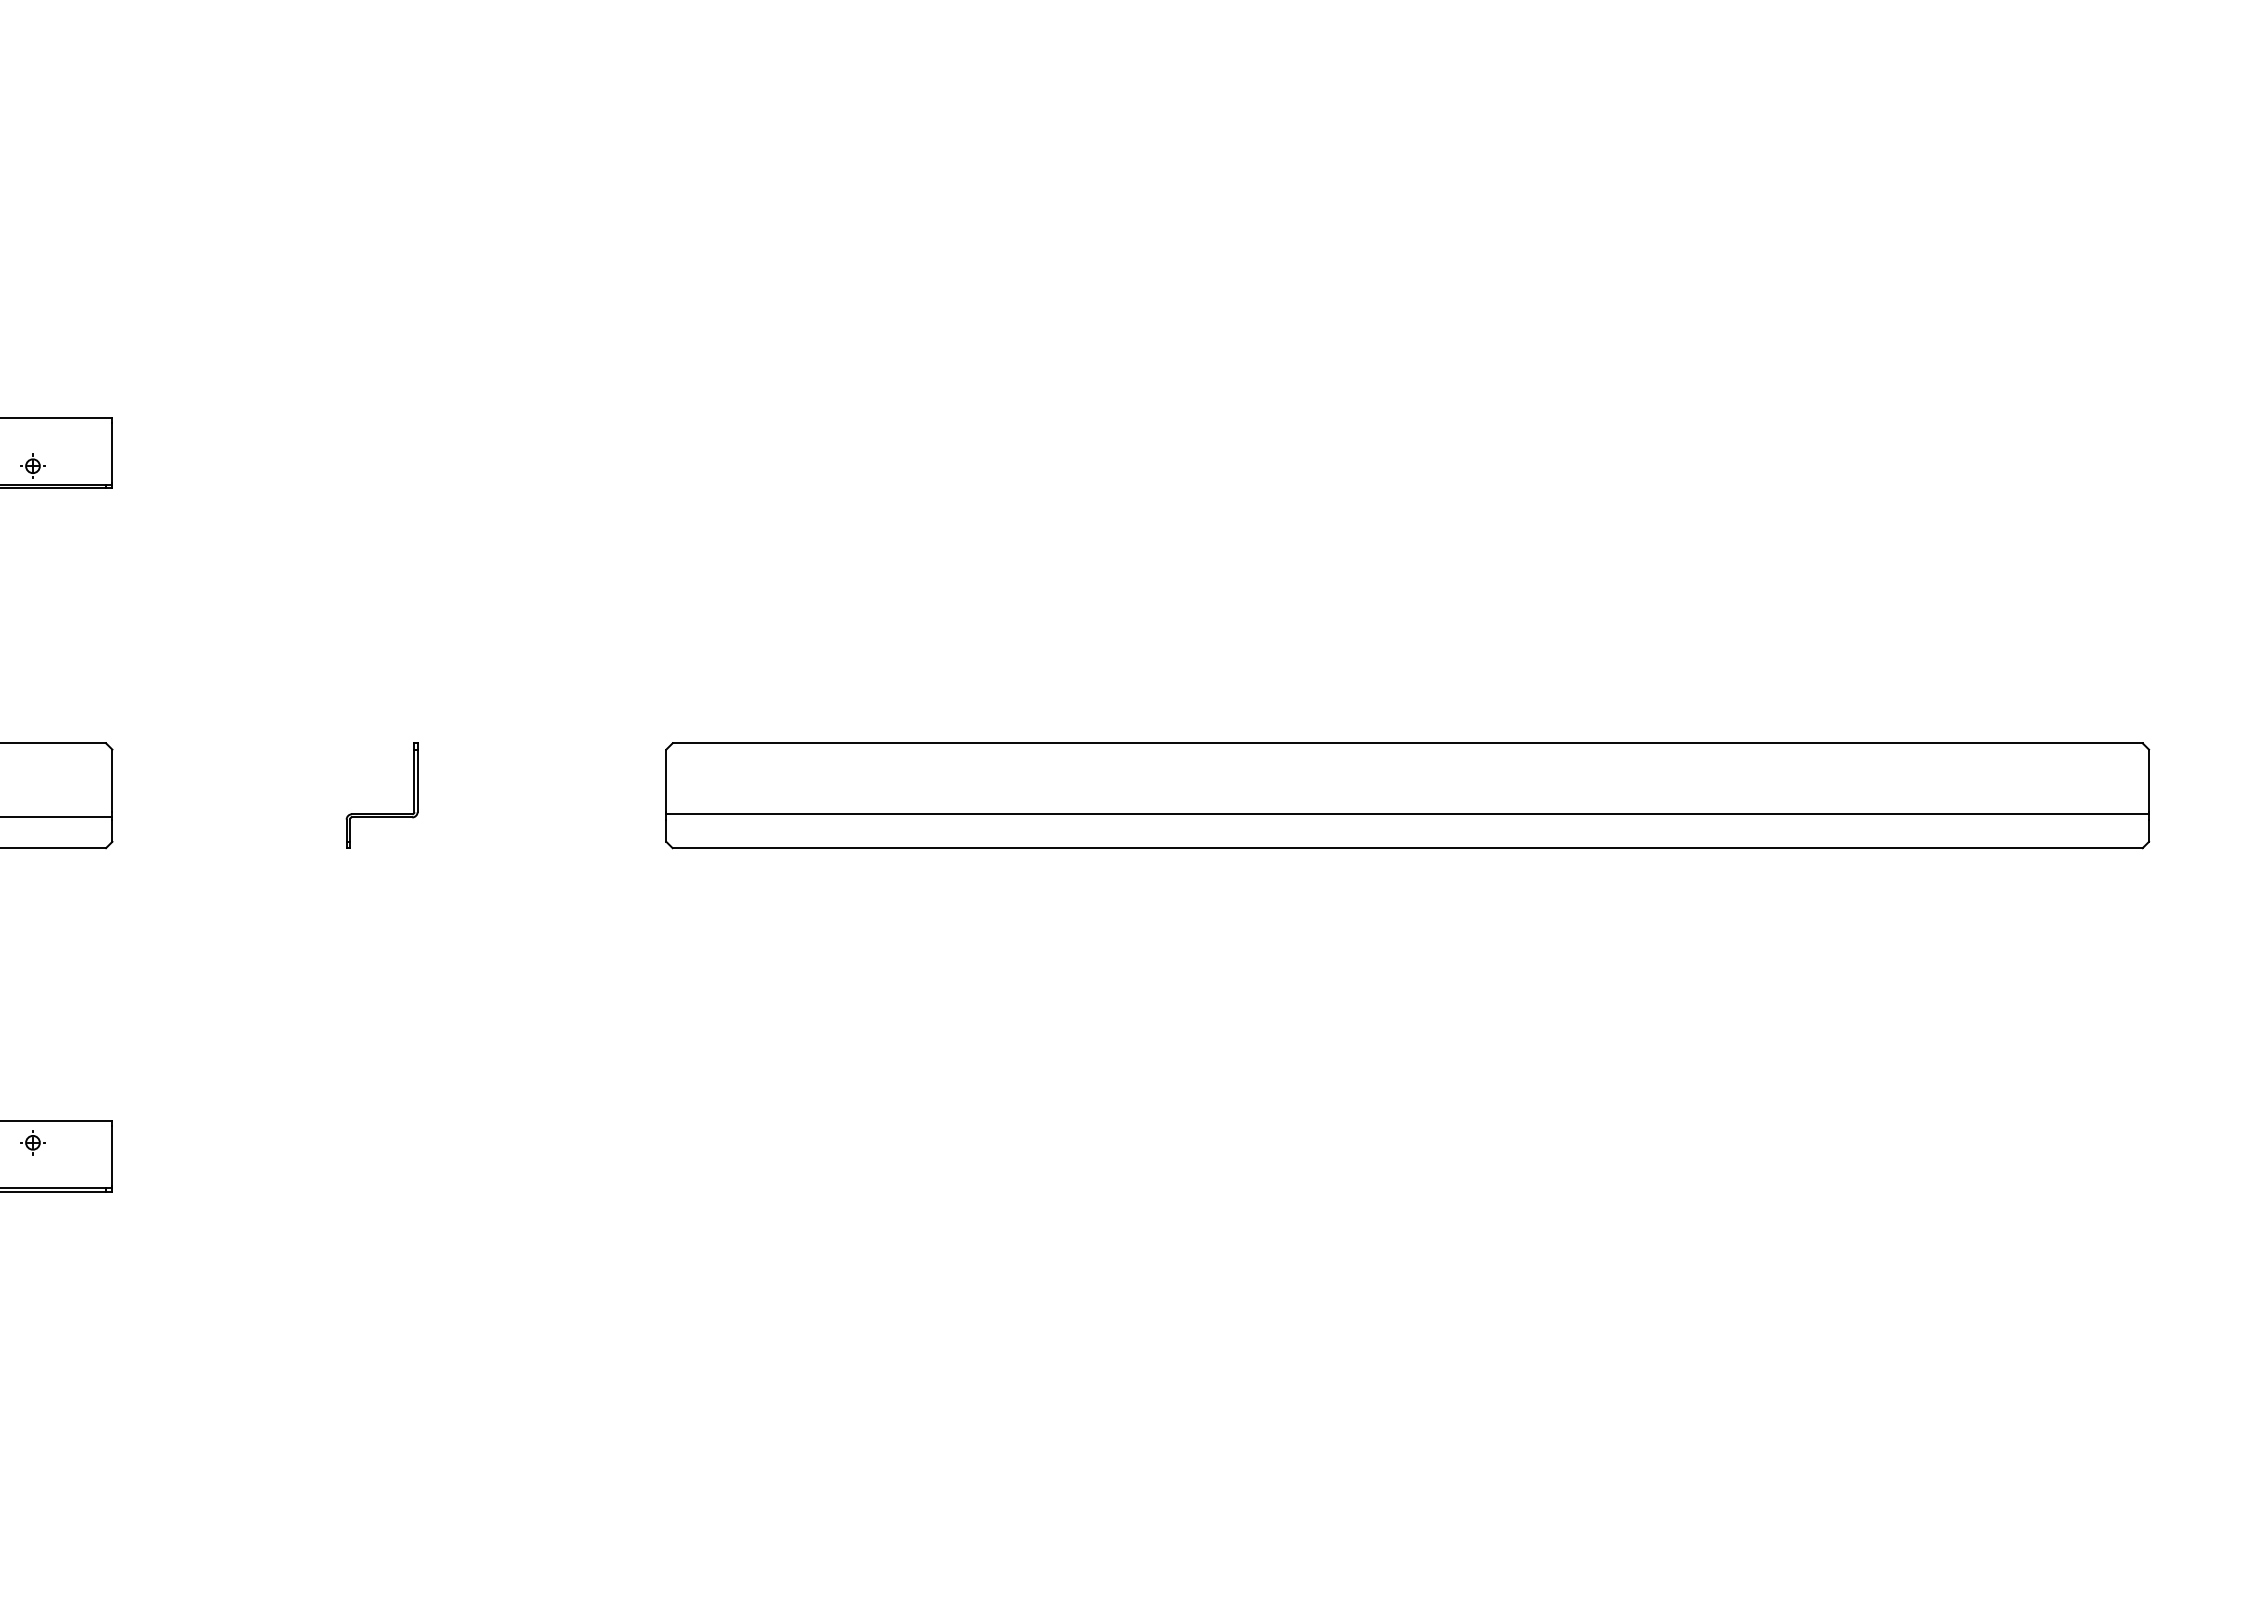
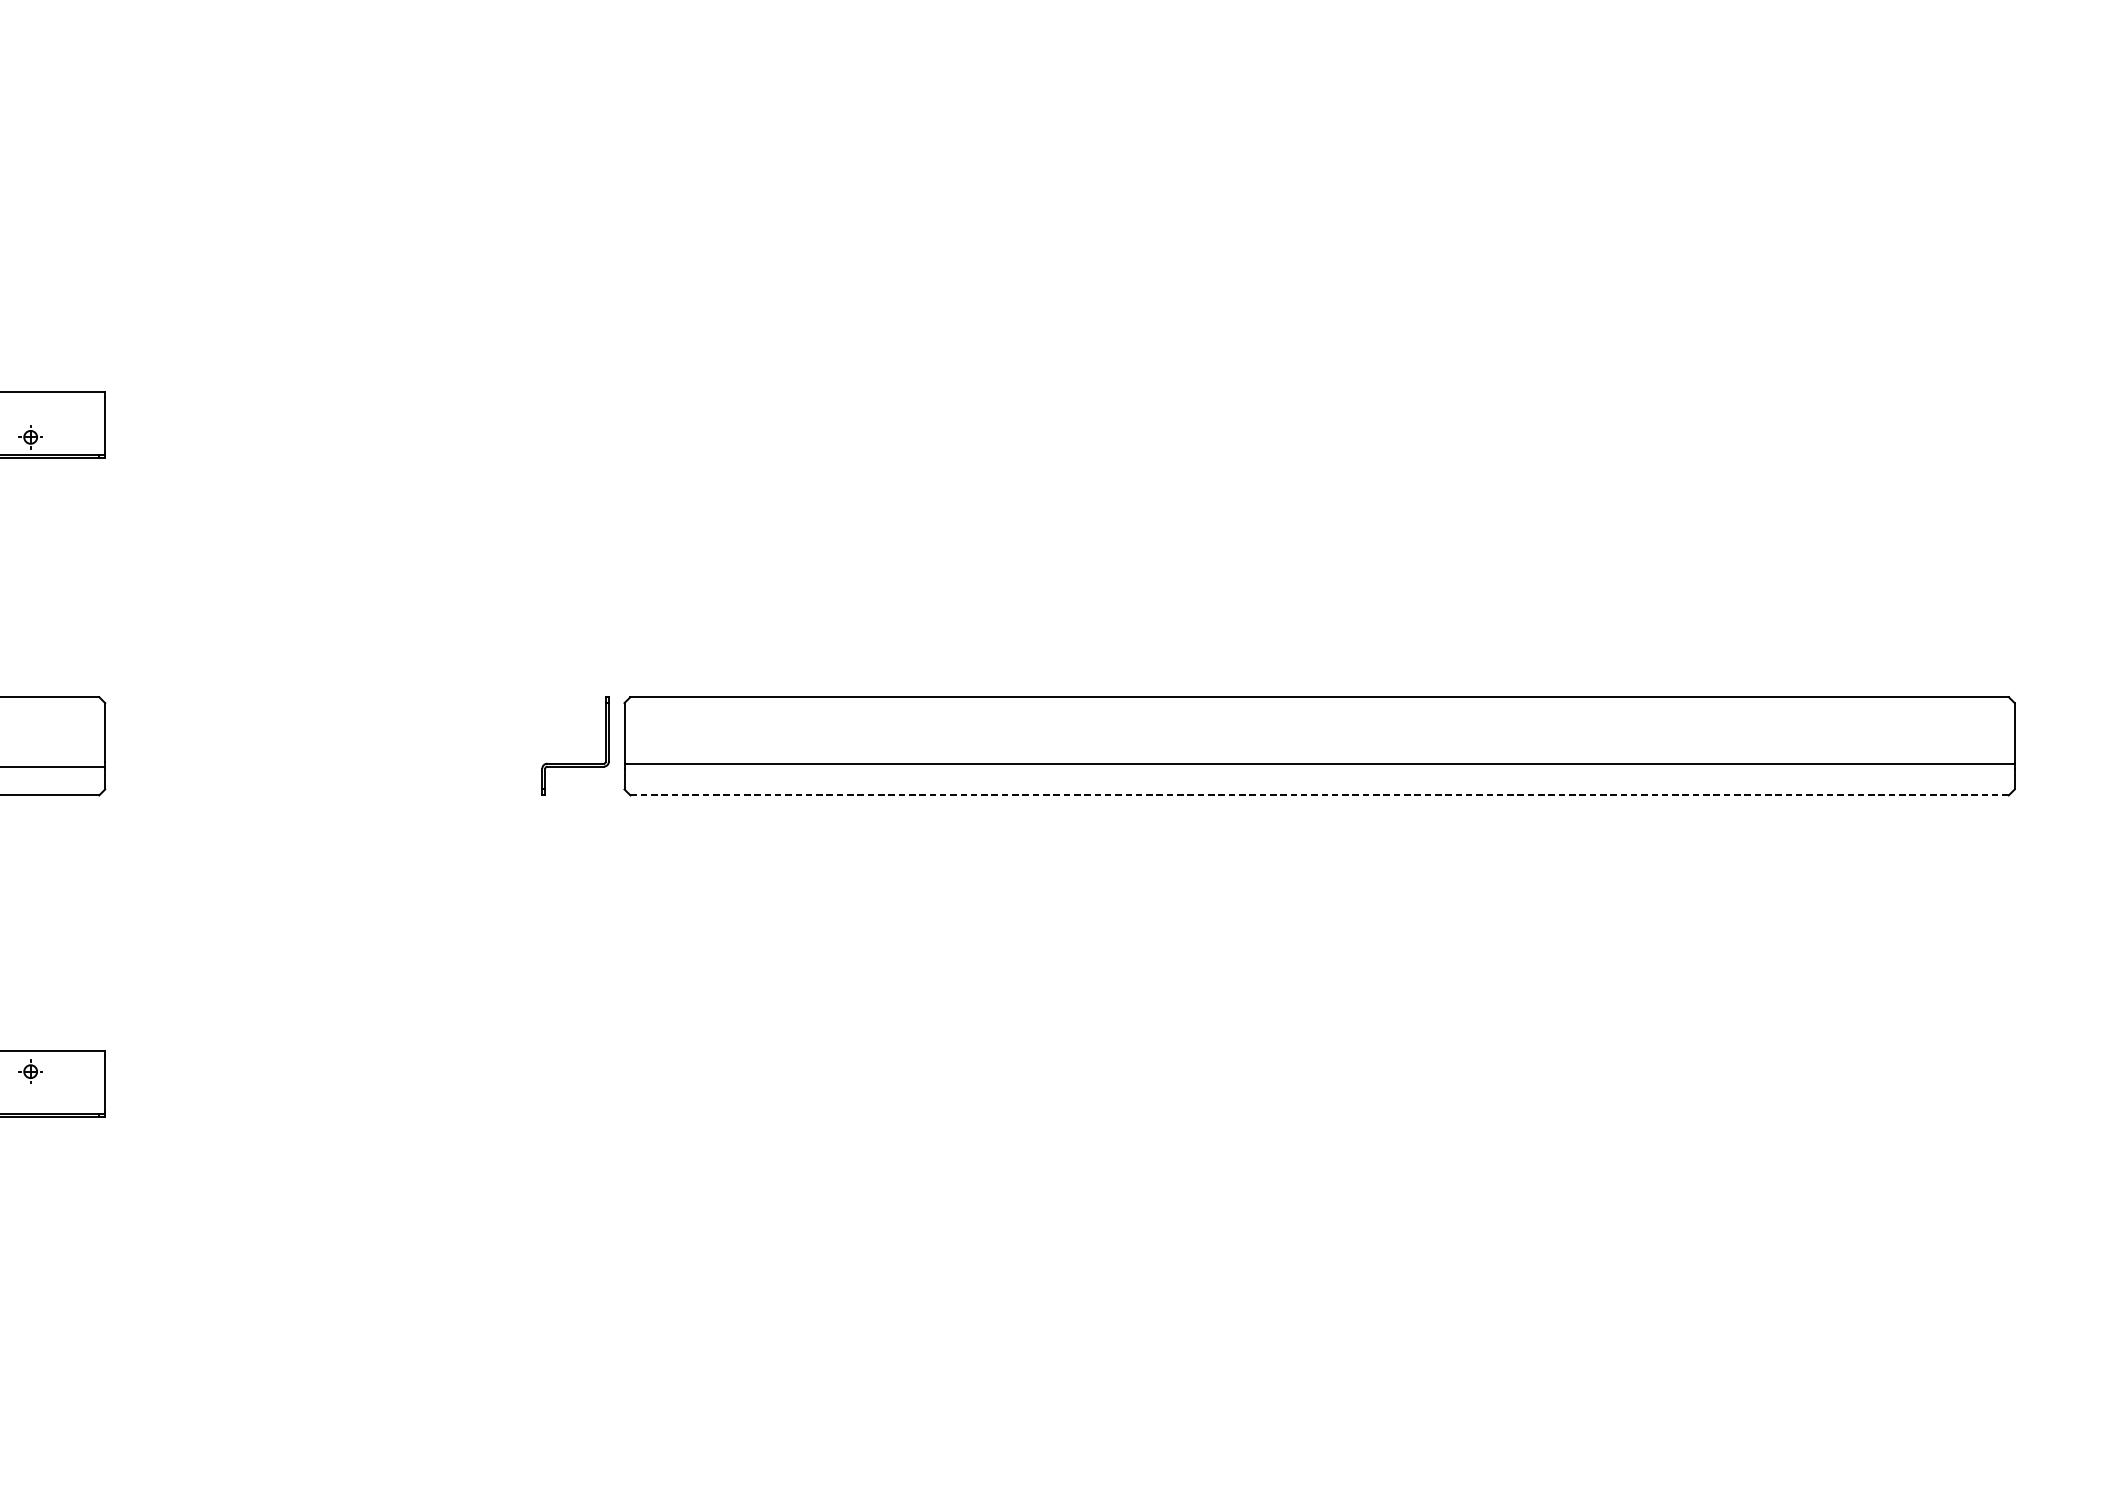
part: (381, 813) -> (575, 762), moved
line: (1408, 848) -> (1320, 795), solid -> dashed

